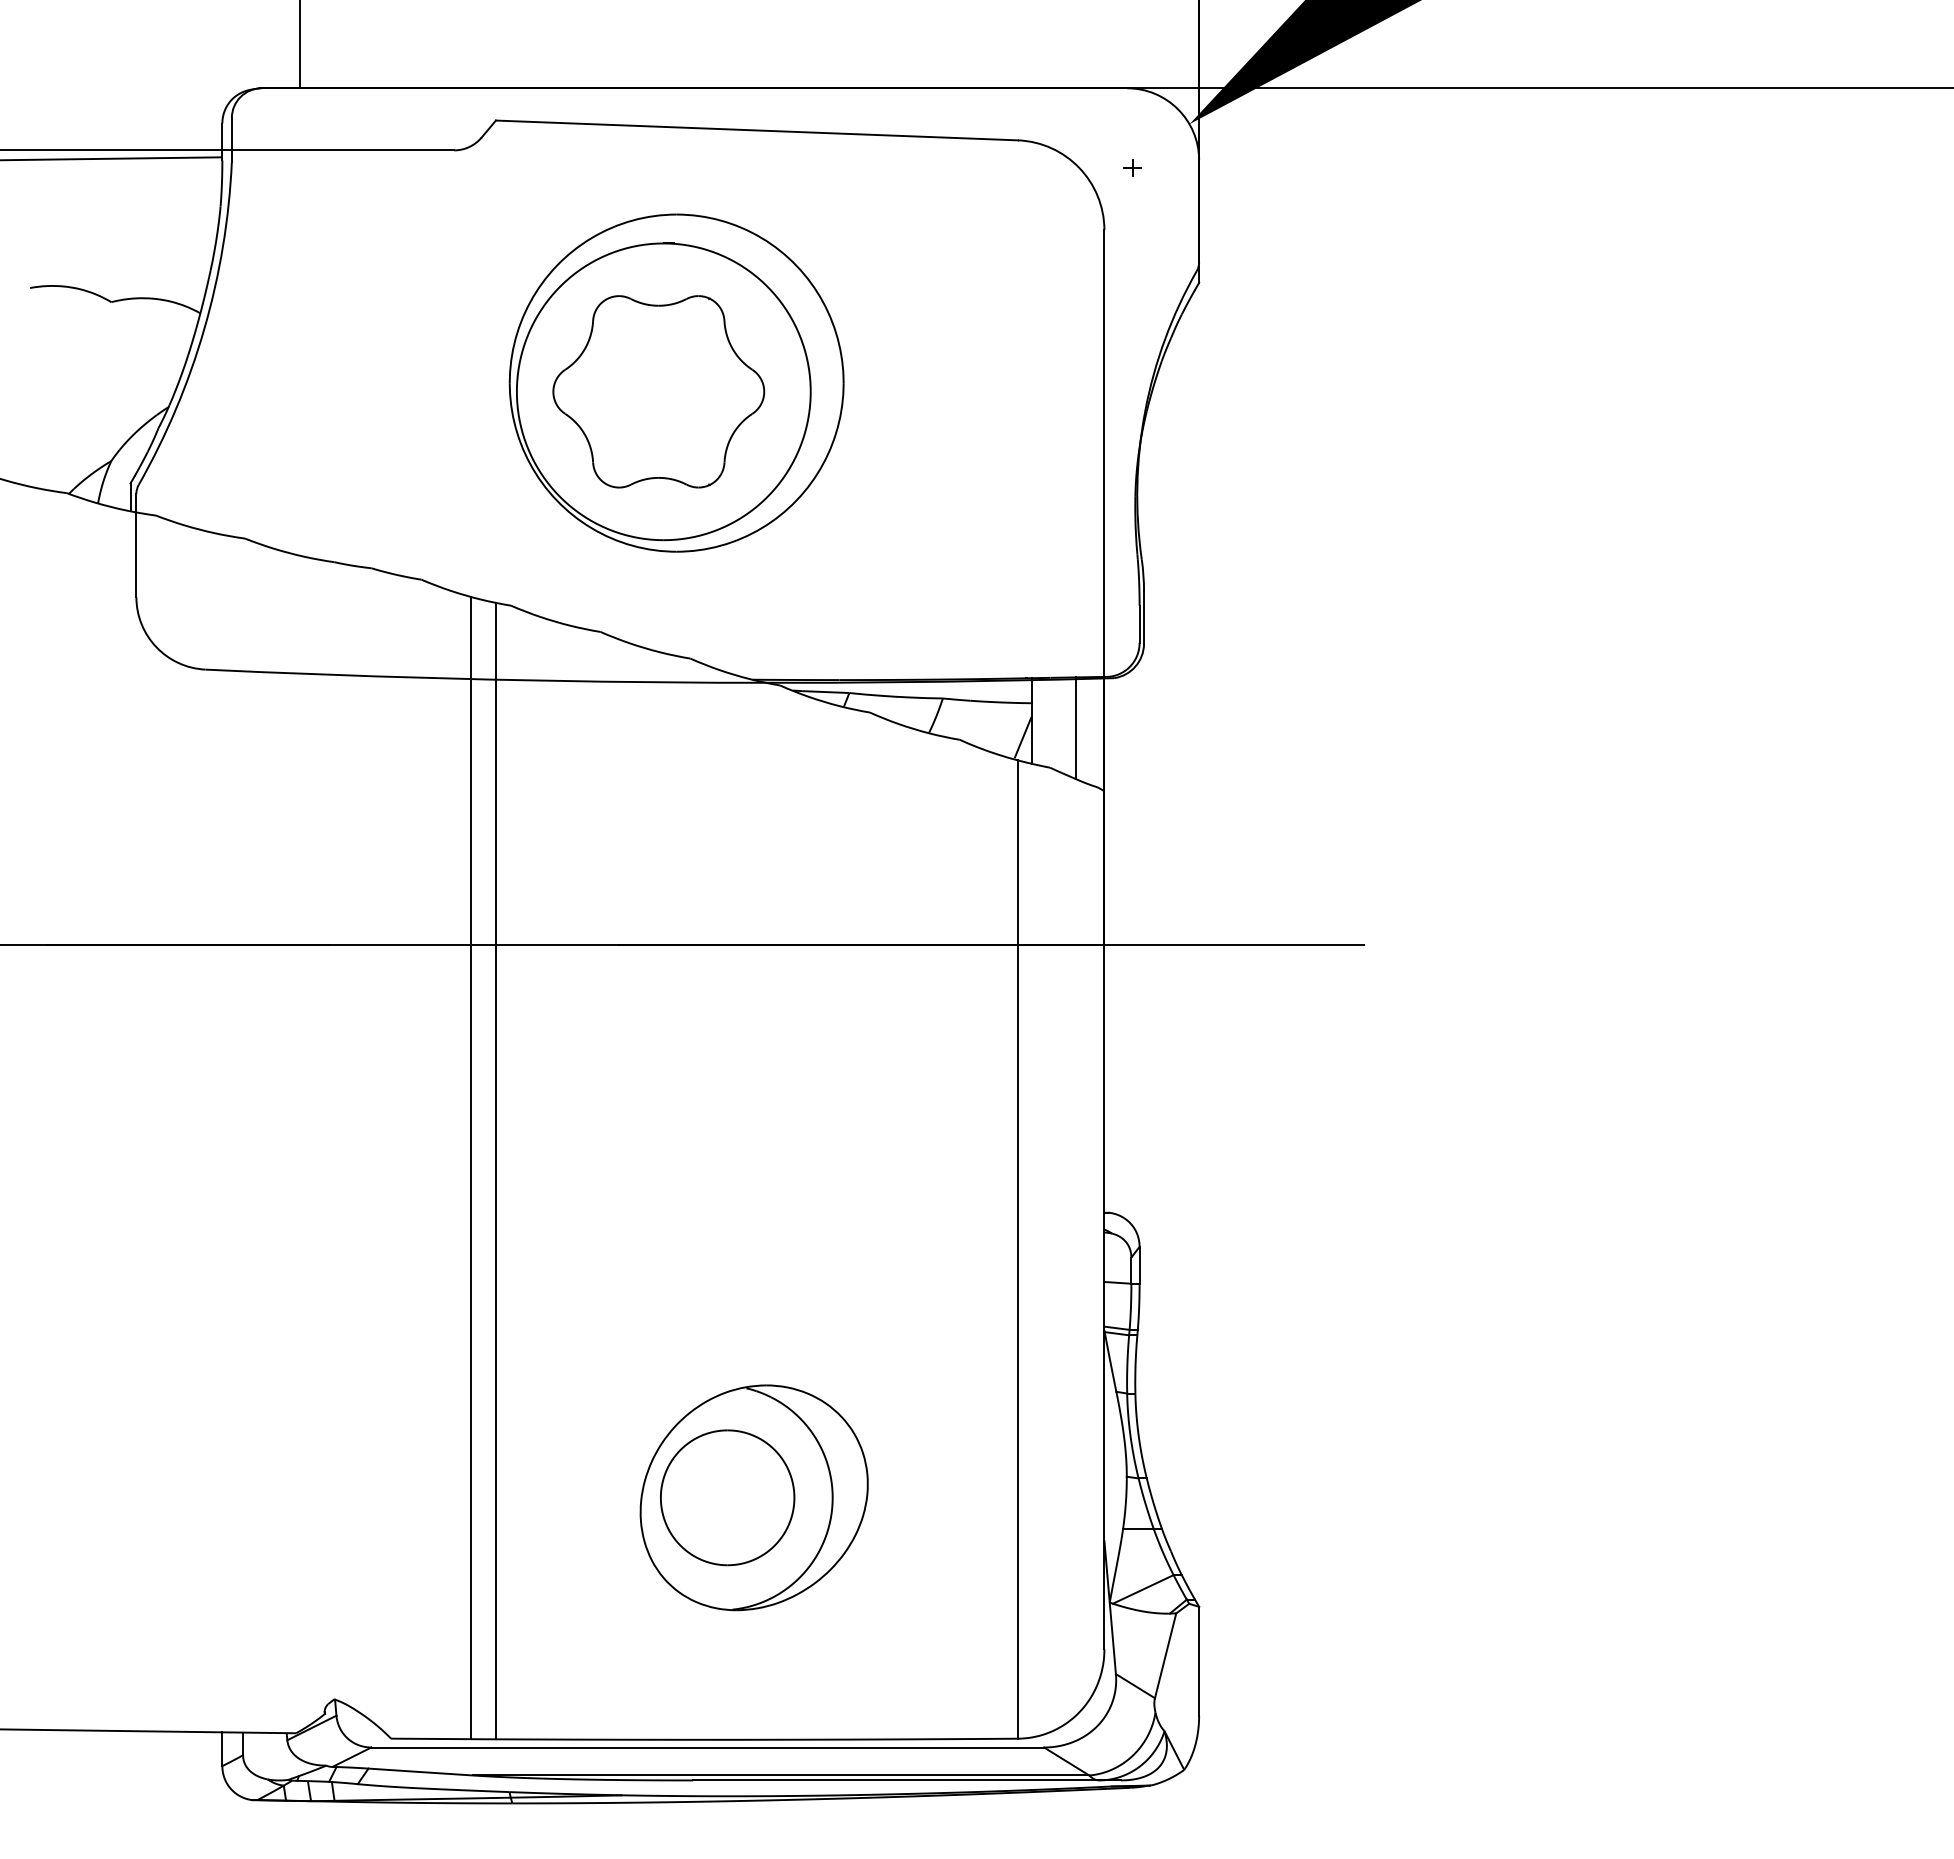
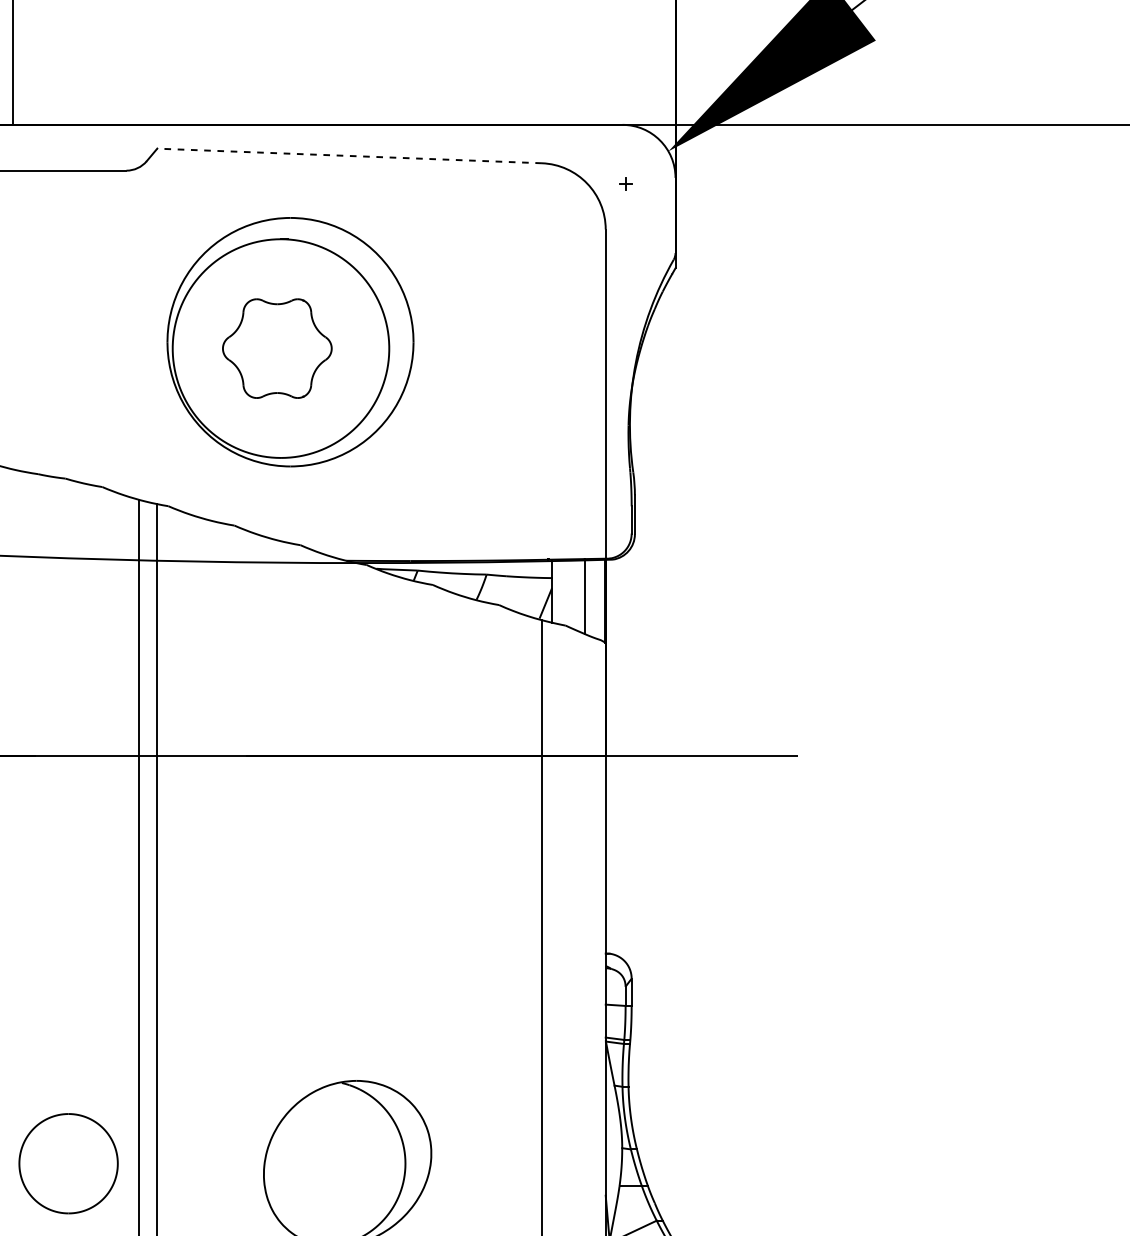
line: (756, 130) -> (349, 156), solid -> dashed
part: (658, 391) -> (277, 348), size x0.7
part: (727, 1497) -> (68, 1163), moved

